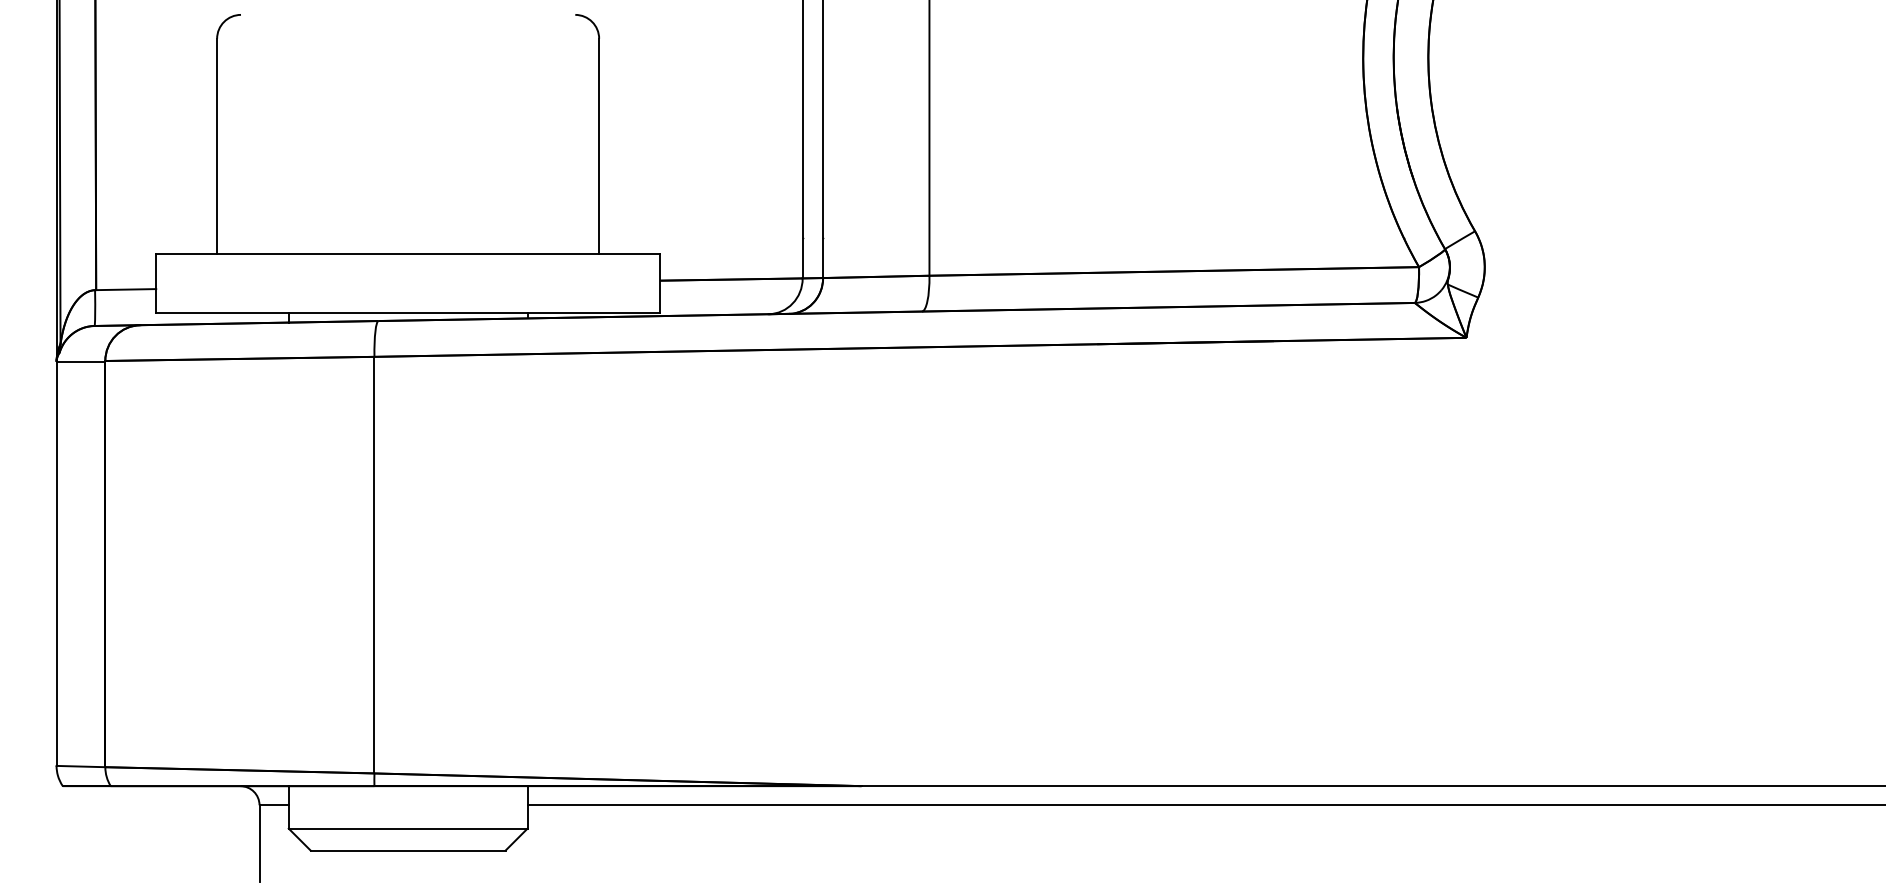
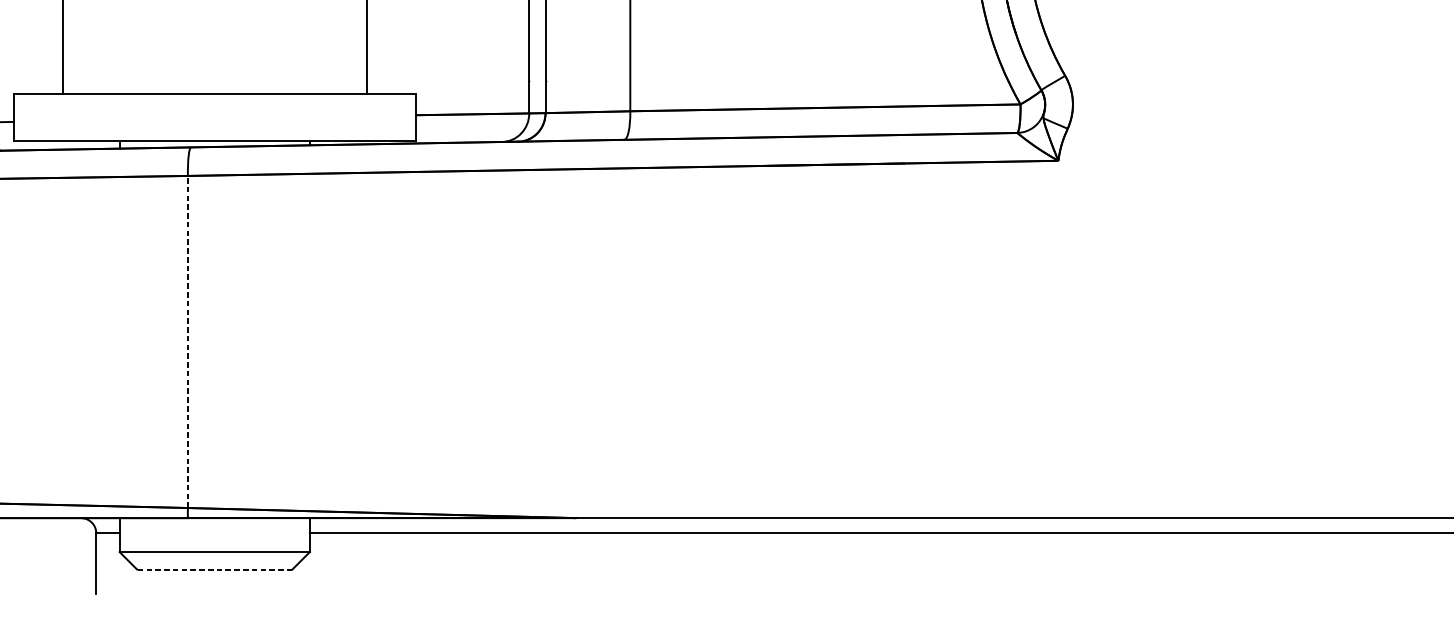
line: (374, 564) -> (187, 341), solid -> dashed
line: (407, 850) -> (214, 569), solid -> dashed

